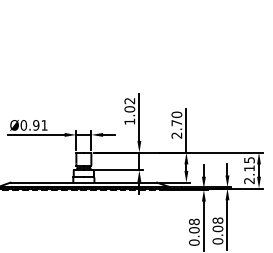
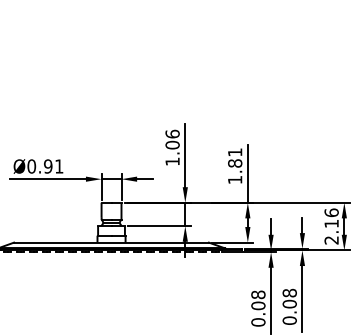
text: (129, 100) -> (172, 133), 1.02 -> 1.06
text: (176, 124) -> (234, 165), 2.70 -> 1.81
text: (249, 160) -> (331, 213), 2.15 -> 2.16

